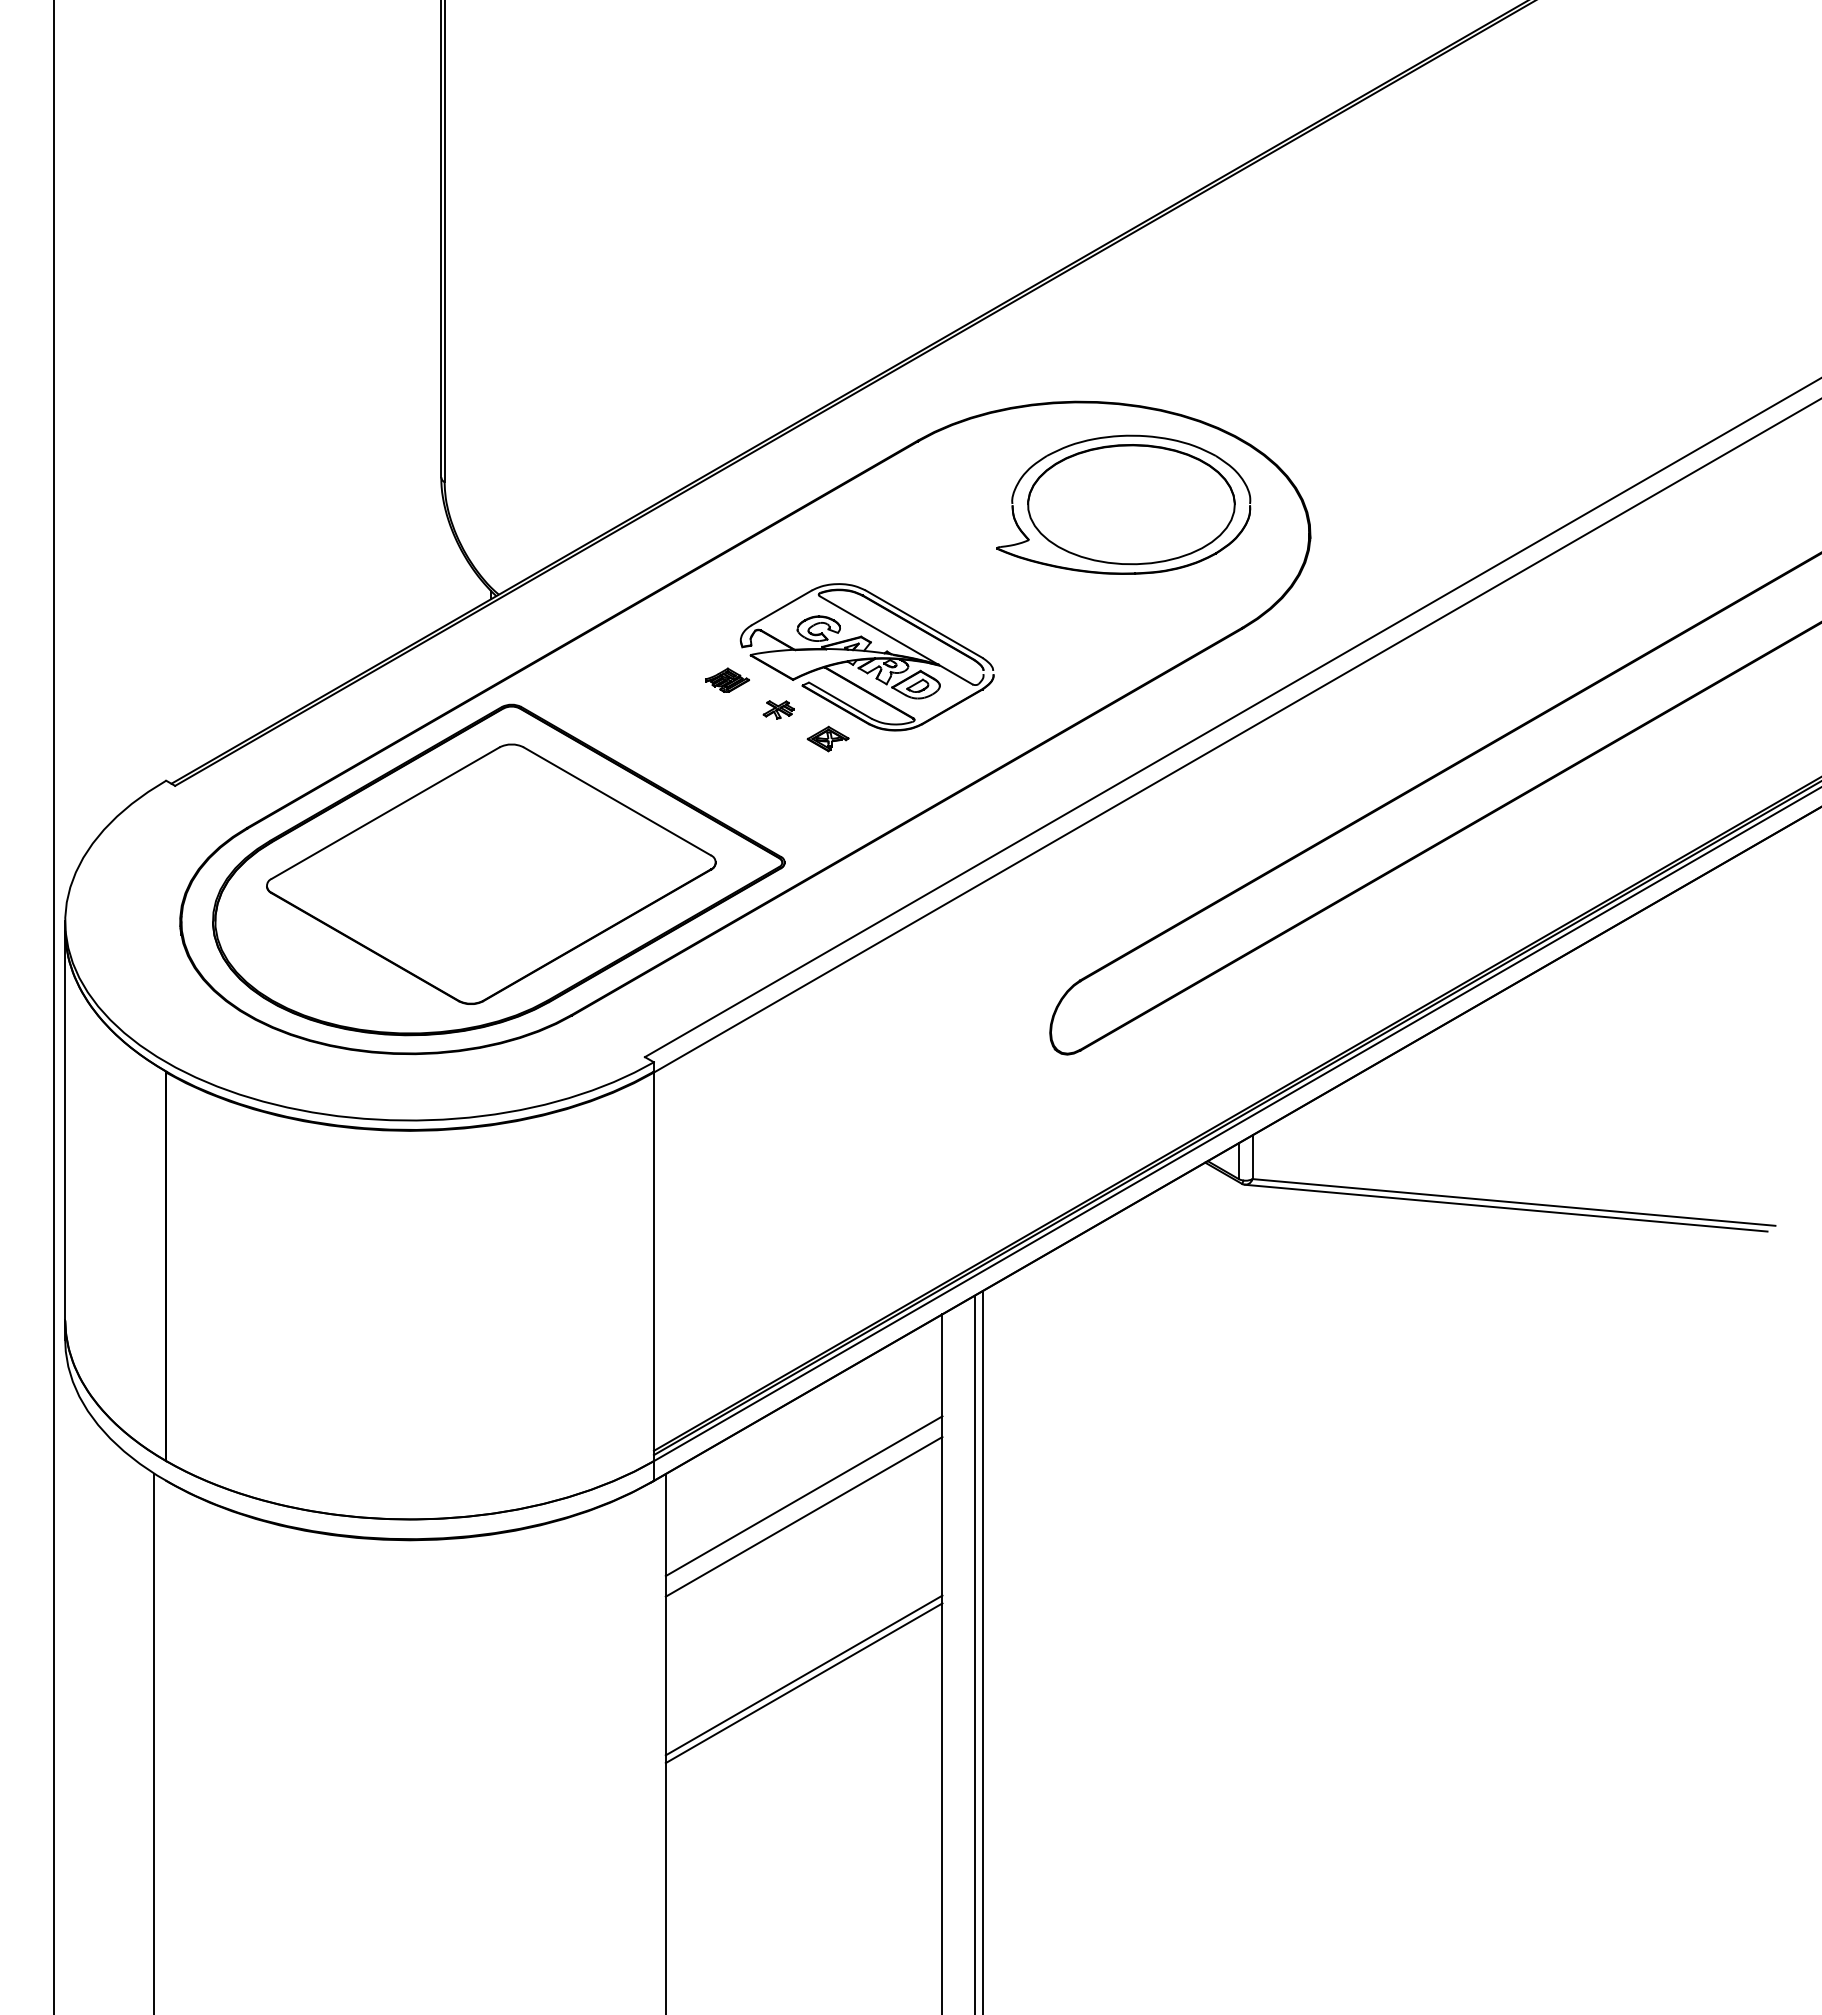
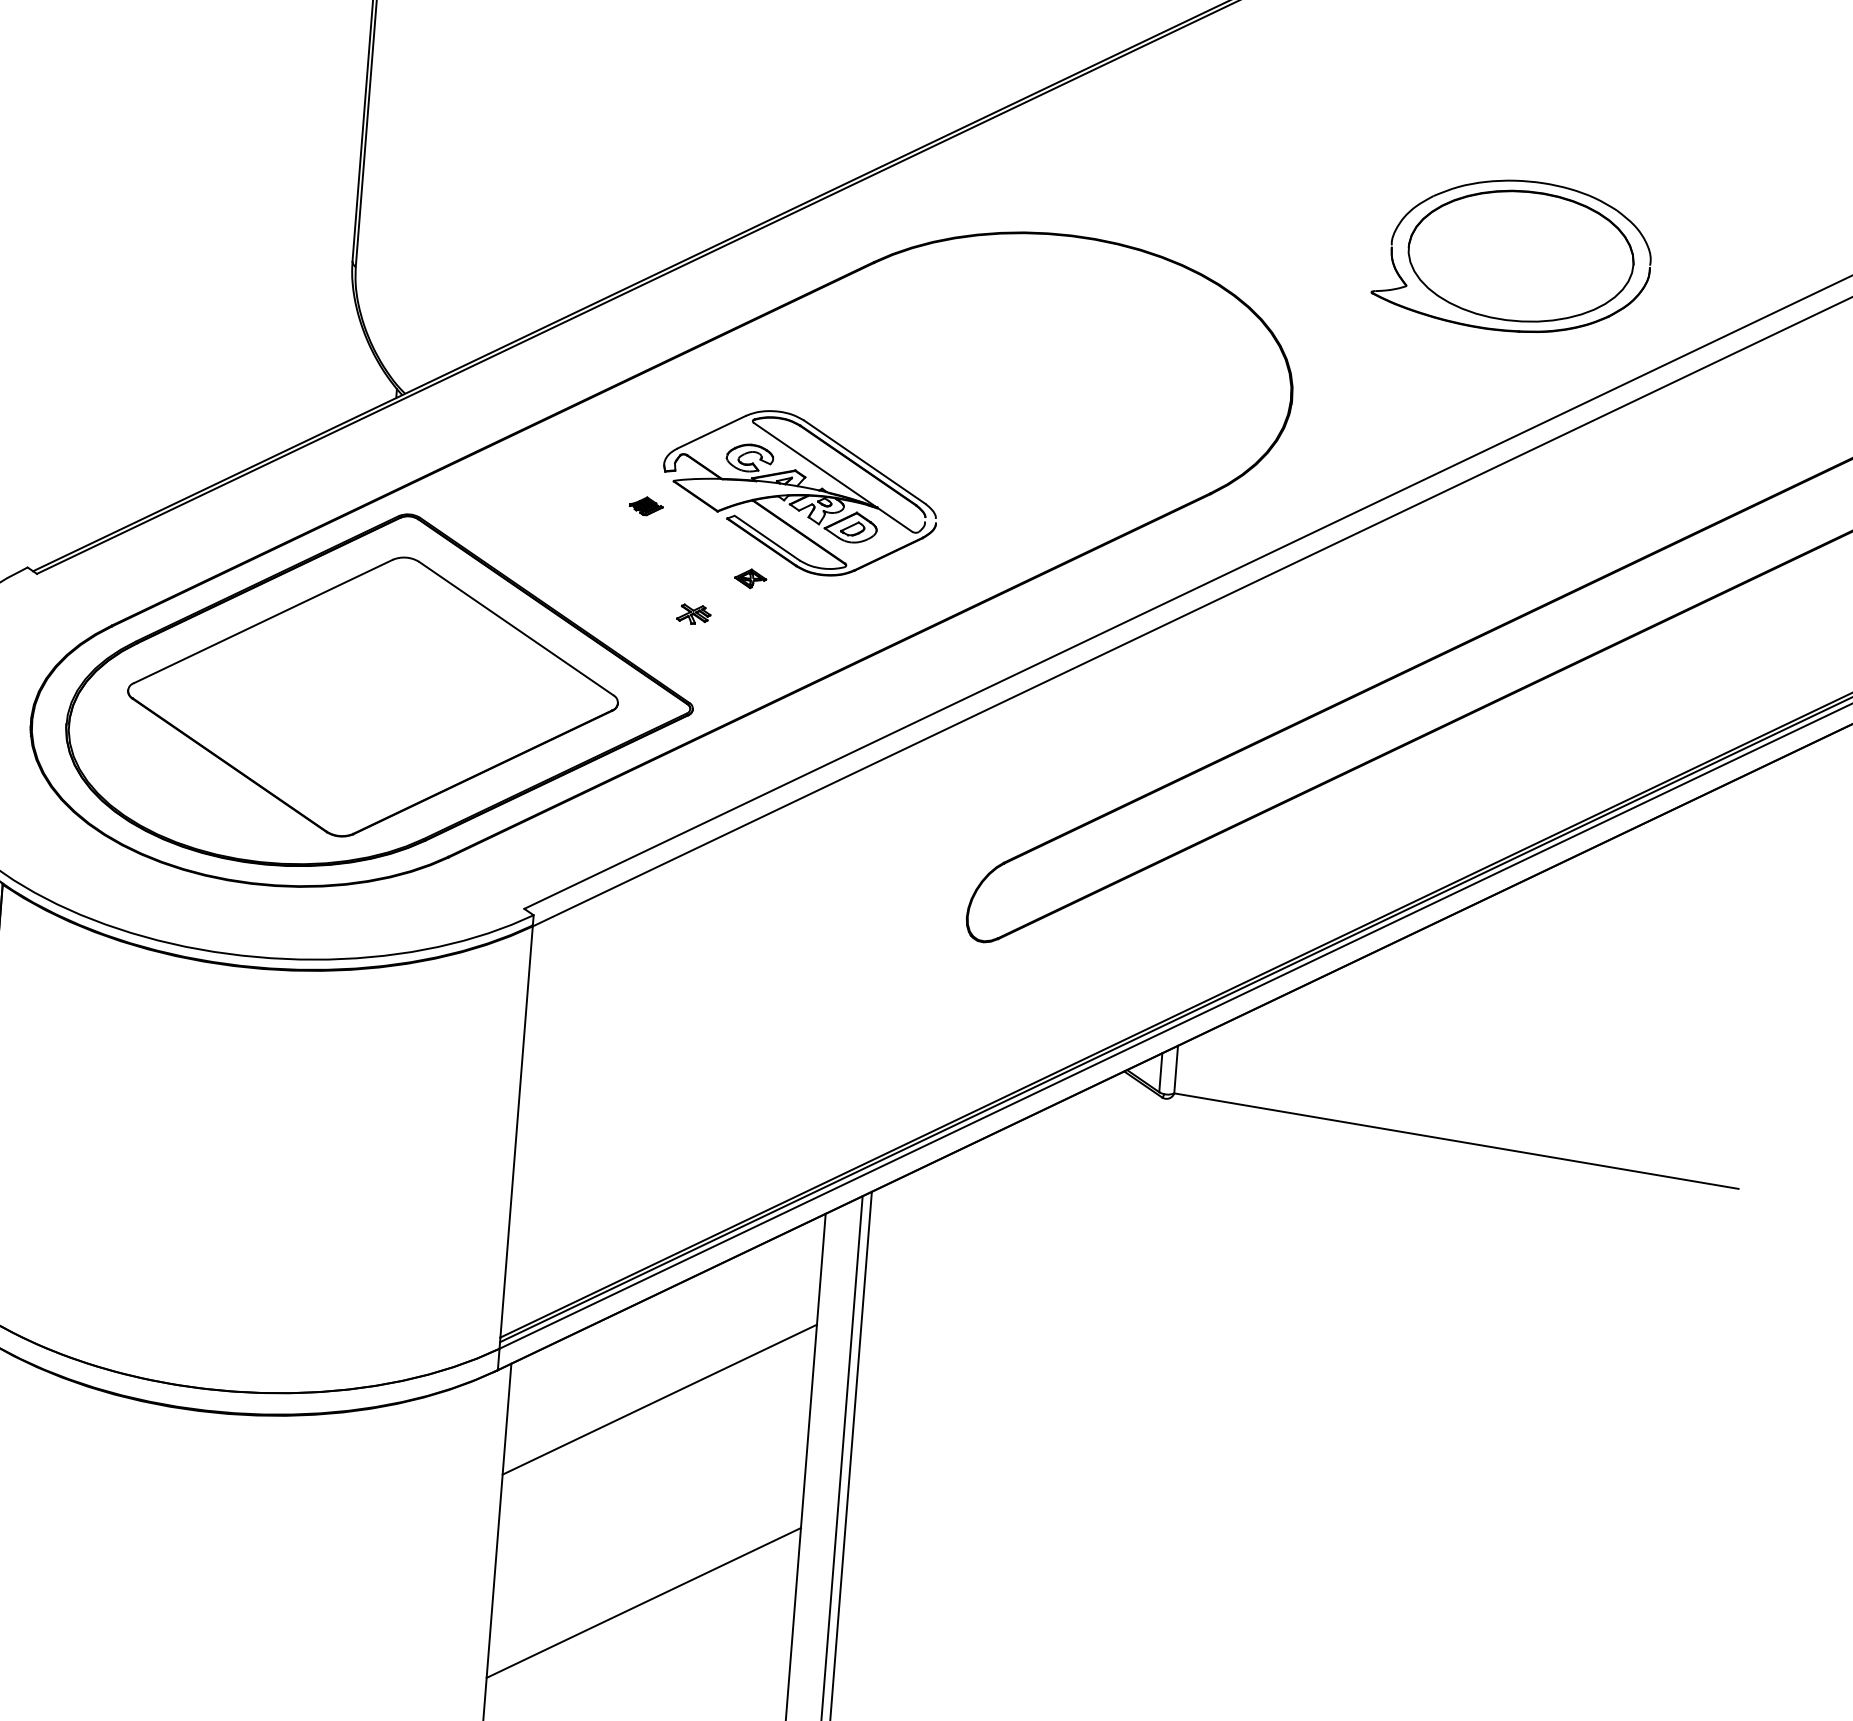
part: (1123, 504) -> (1512, 255), moved
part: (727, 679) -> (646, 505), size x0.7
part: (778, 709) -> (693, 614), moved
part: (827, 738) -> (750, 578), size x0.7
line: (1505, 1207) -> (1446, 1145), removed
line: (803, 1516) -> (657, 1421), removed
line: (803, 1675) -> (643, 1594), removed

